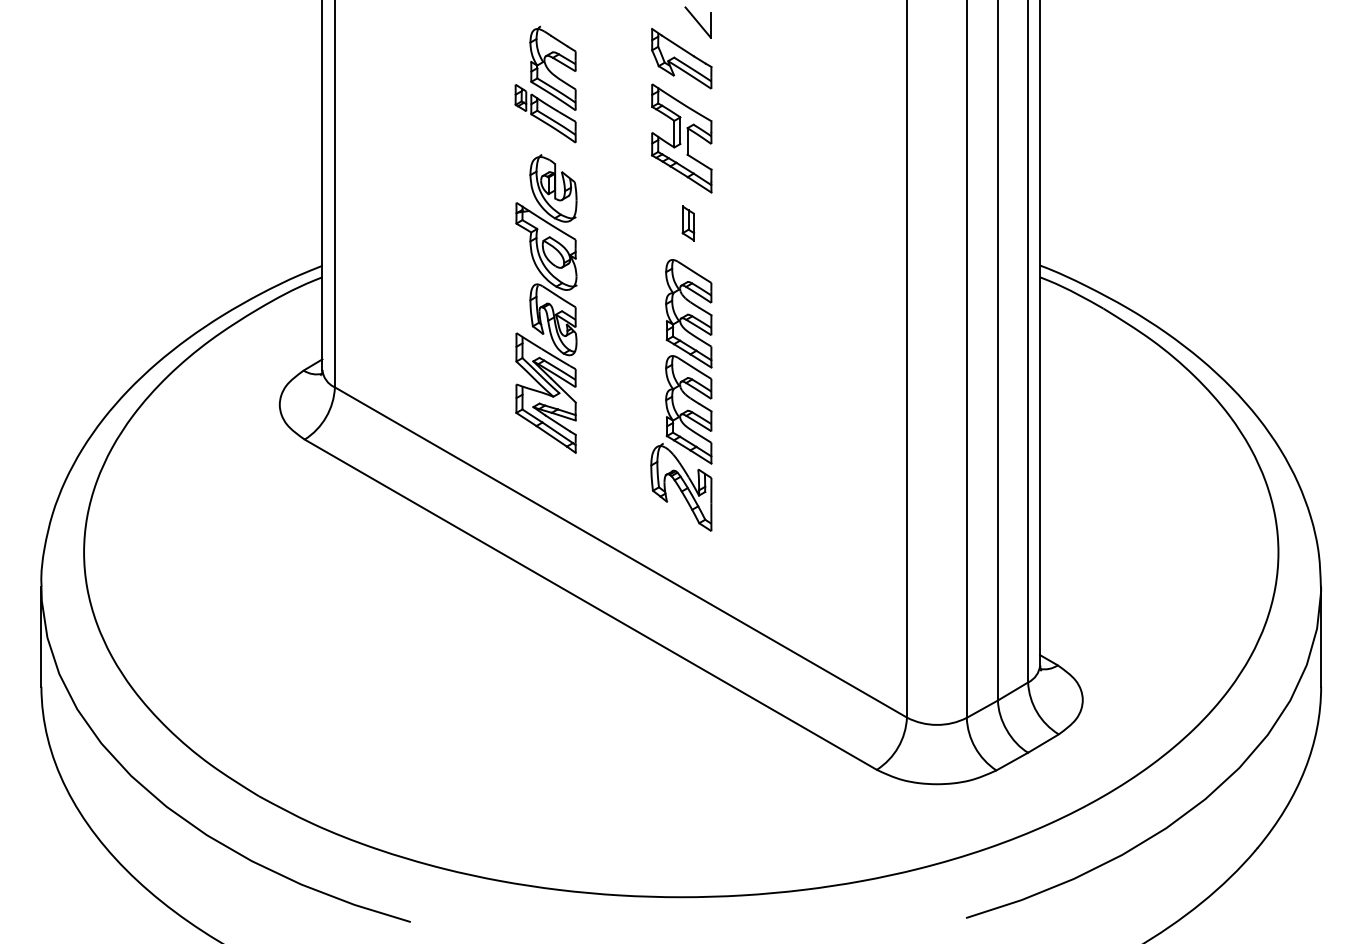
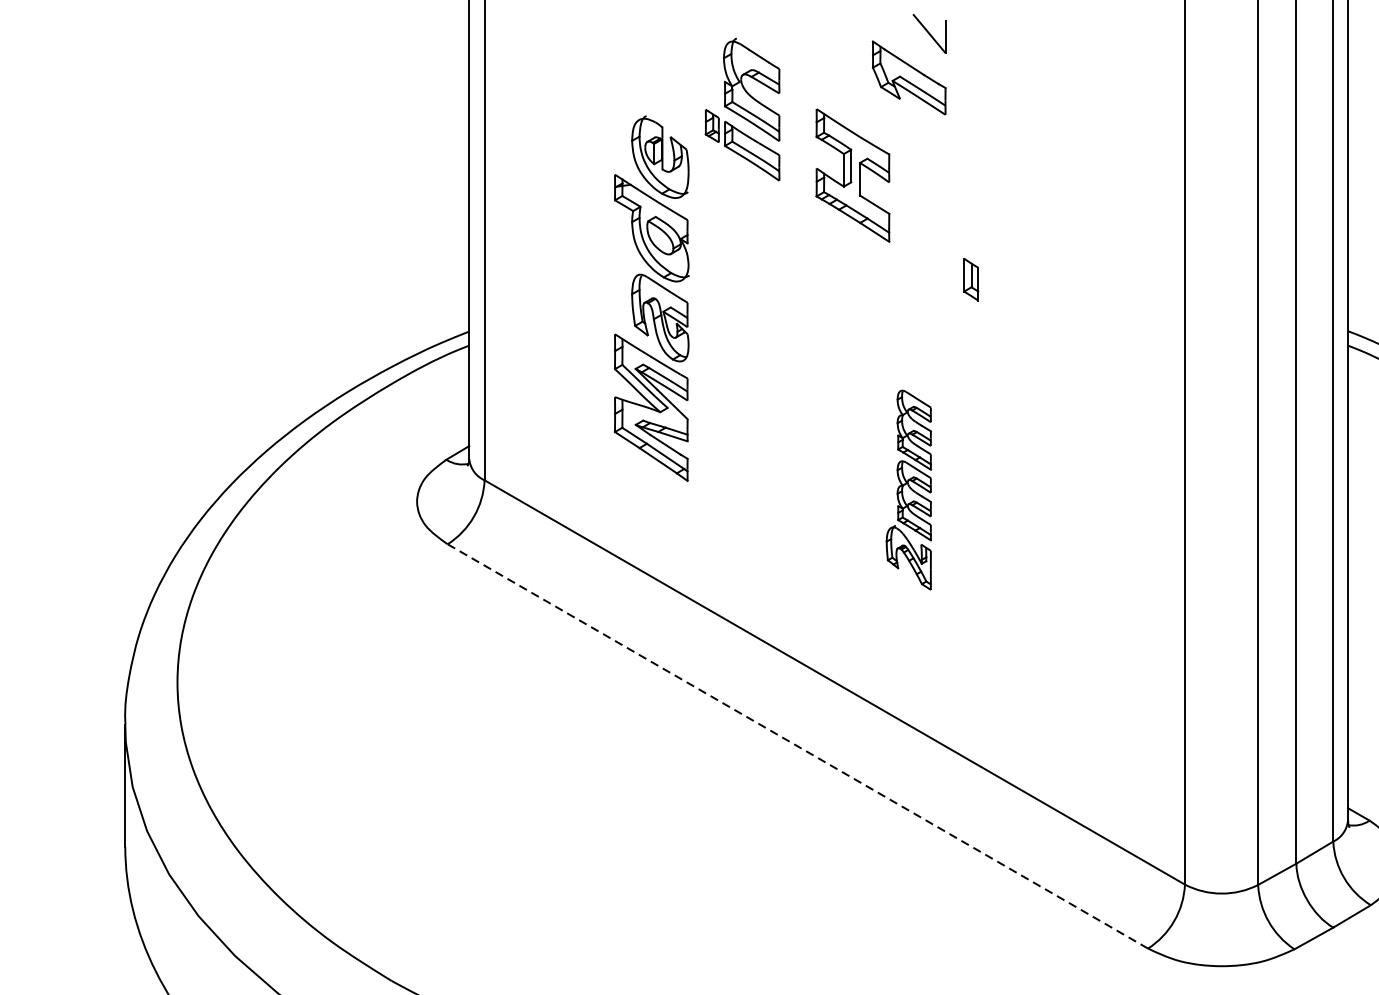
part: (681, 138) -> (852, 175), moved
part: (688, 223) -> (971, 279), moved
part: (546, 303) -> (651, 298), moved
part: (681, 395) -> (908, 490), size x0.6
line: (590, 604) -> (797, 746), solid -> dashed

